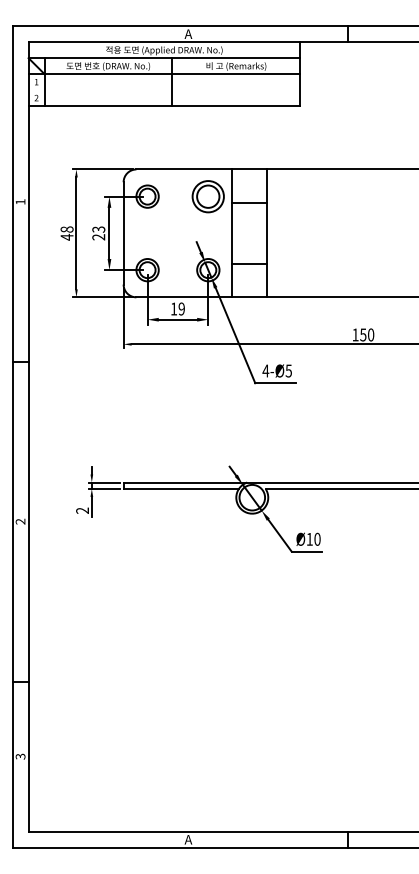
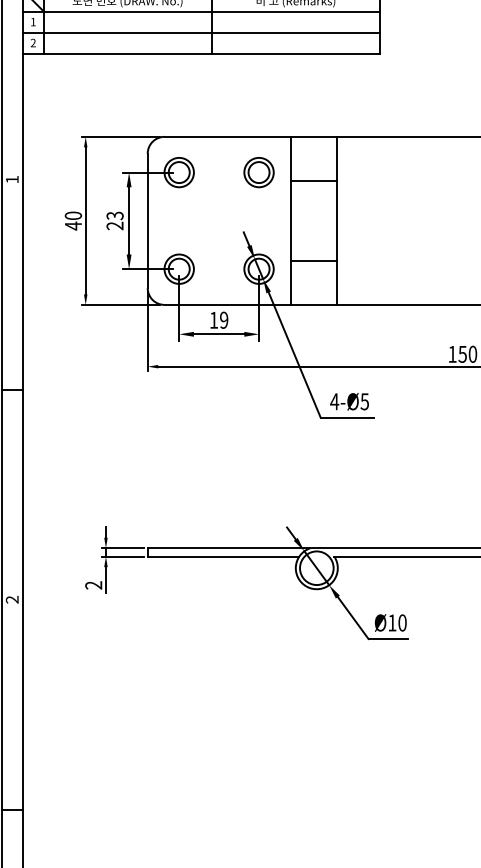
line: (164, 90) -> (201, 33), added
part: (208, 196) -> (259, 172), size x0.71
text: (67, 229) -> (73, 215), 48 -> 40

